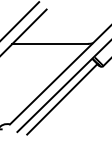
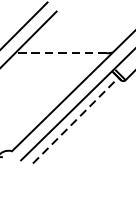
line: (50, 43) -> (61, 52), solid -> dashed
line: (62, 99) -> (75, 120), solid -> dashed

